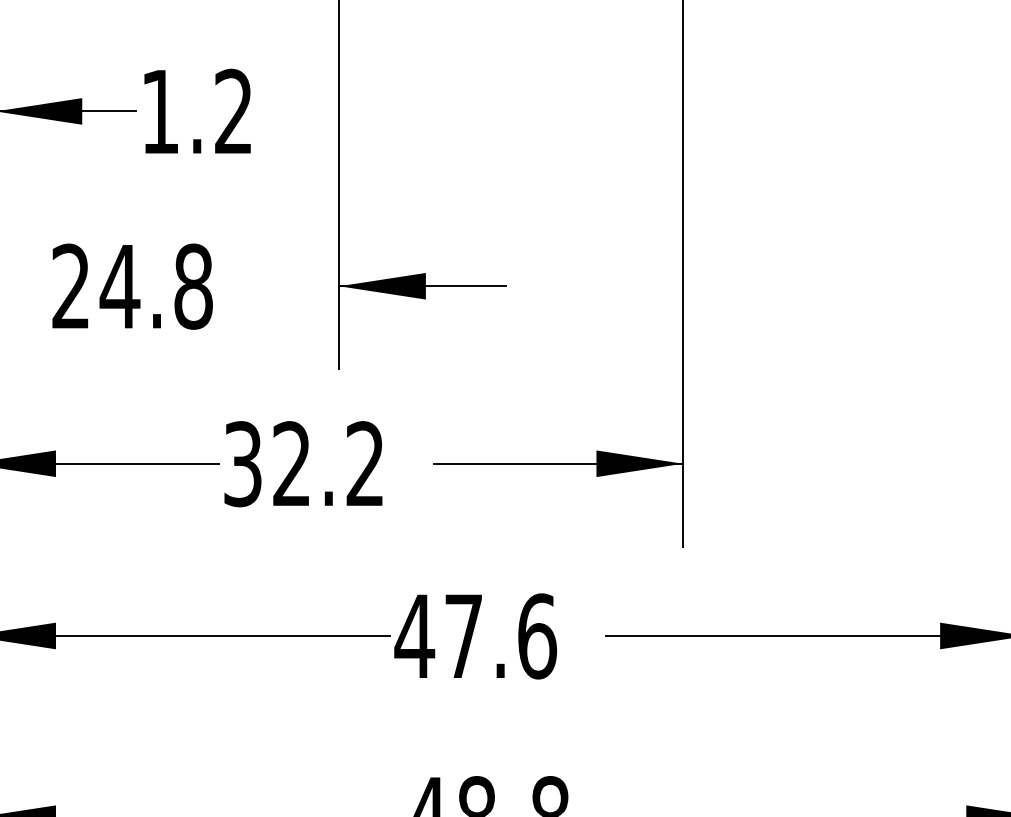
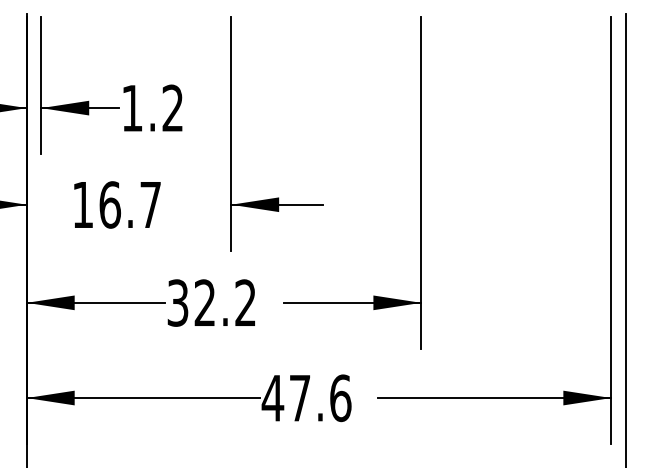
text: (131, 285) -> (116, 204), 24.8 -> 16.7

